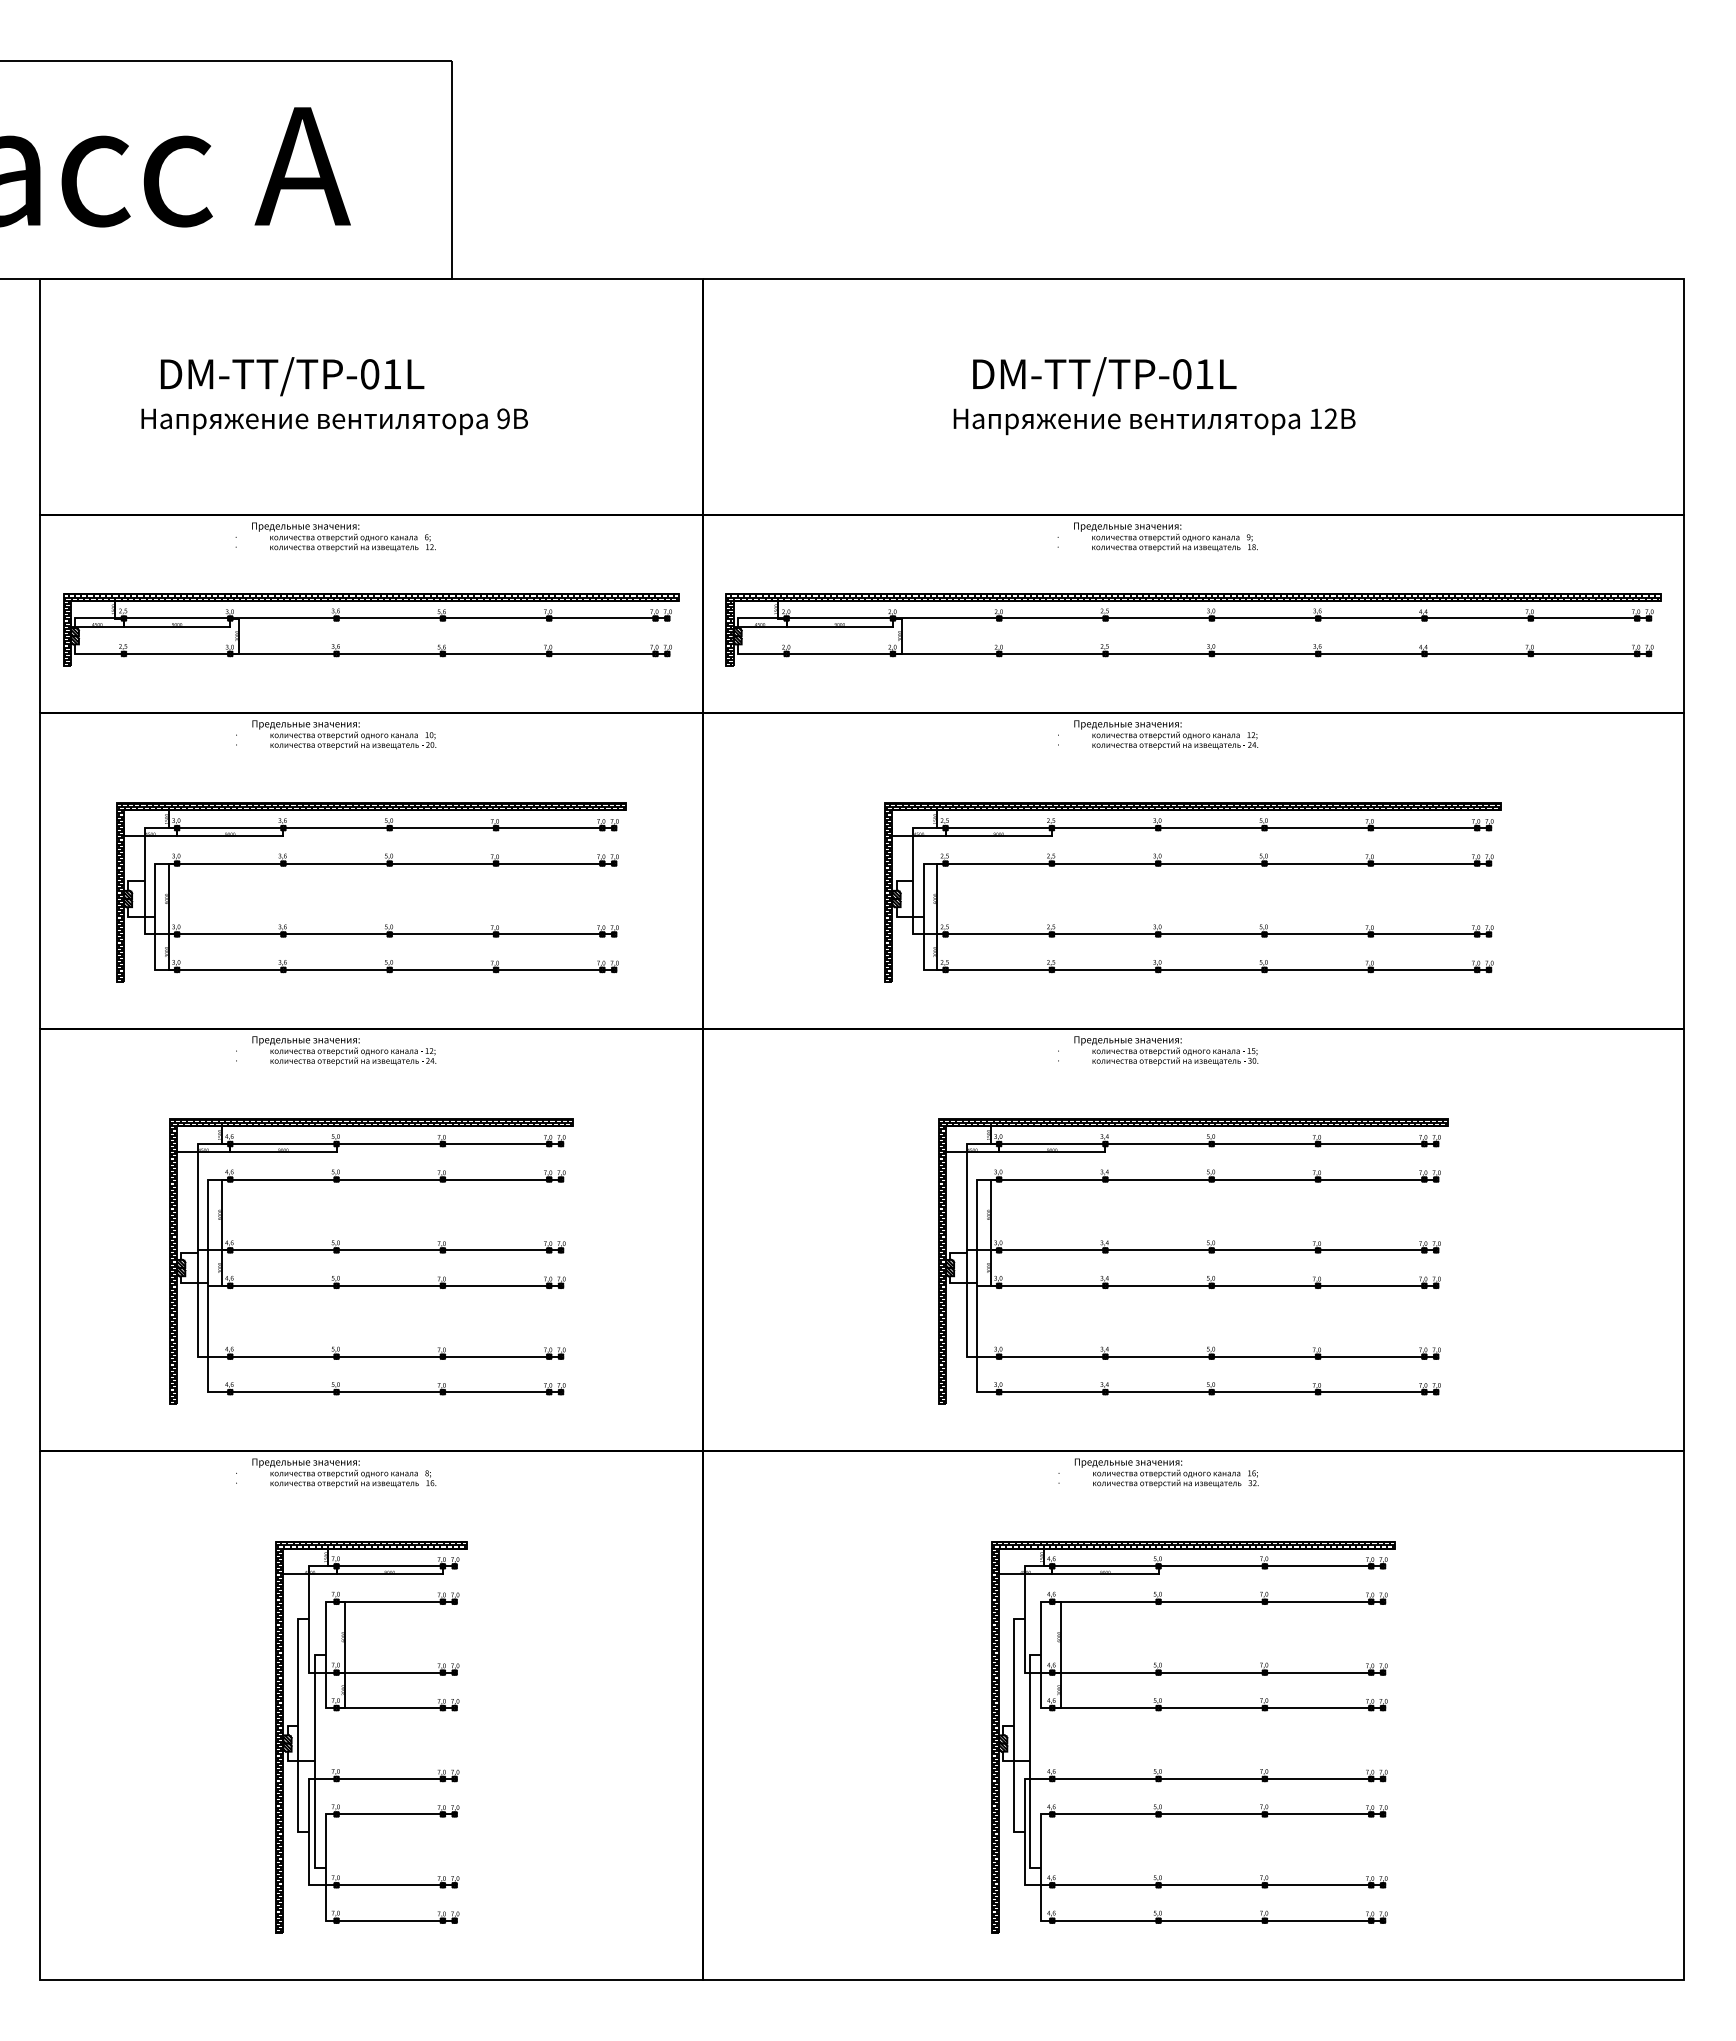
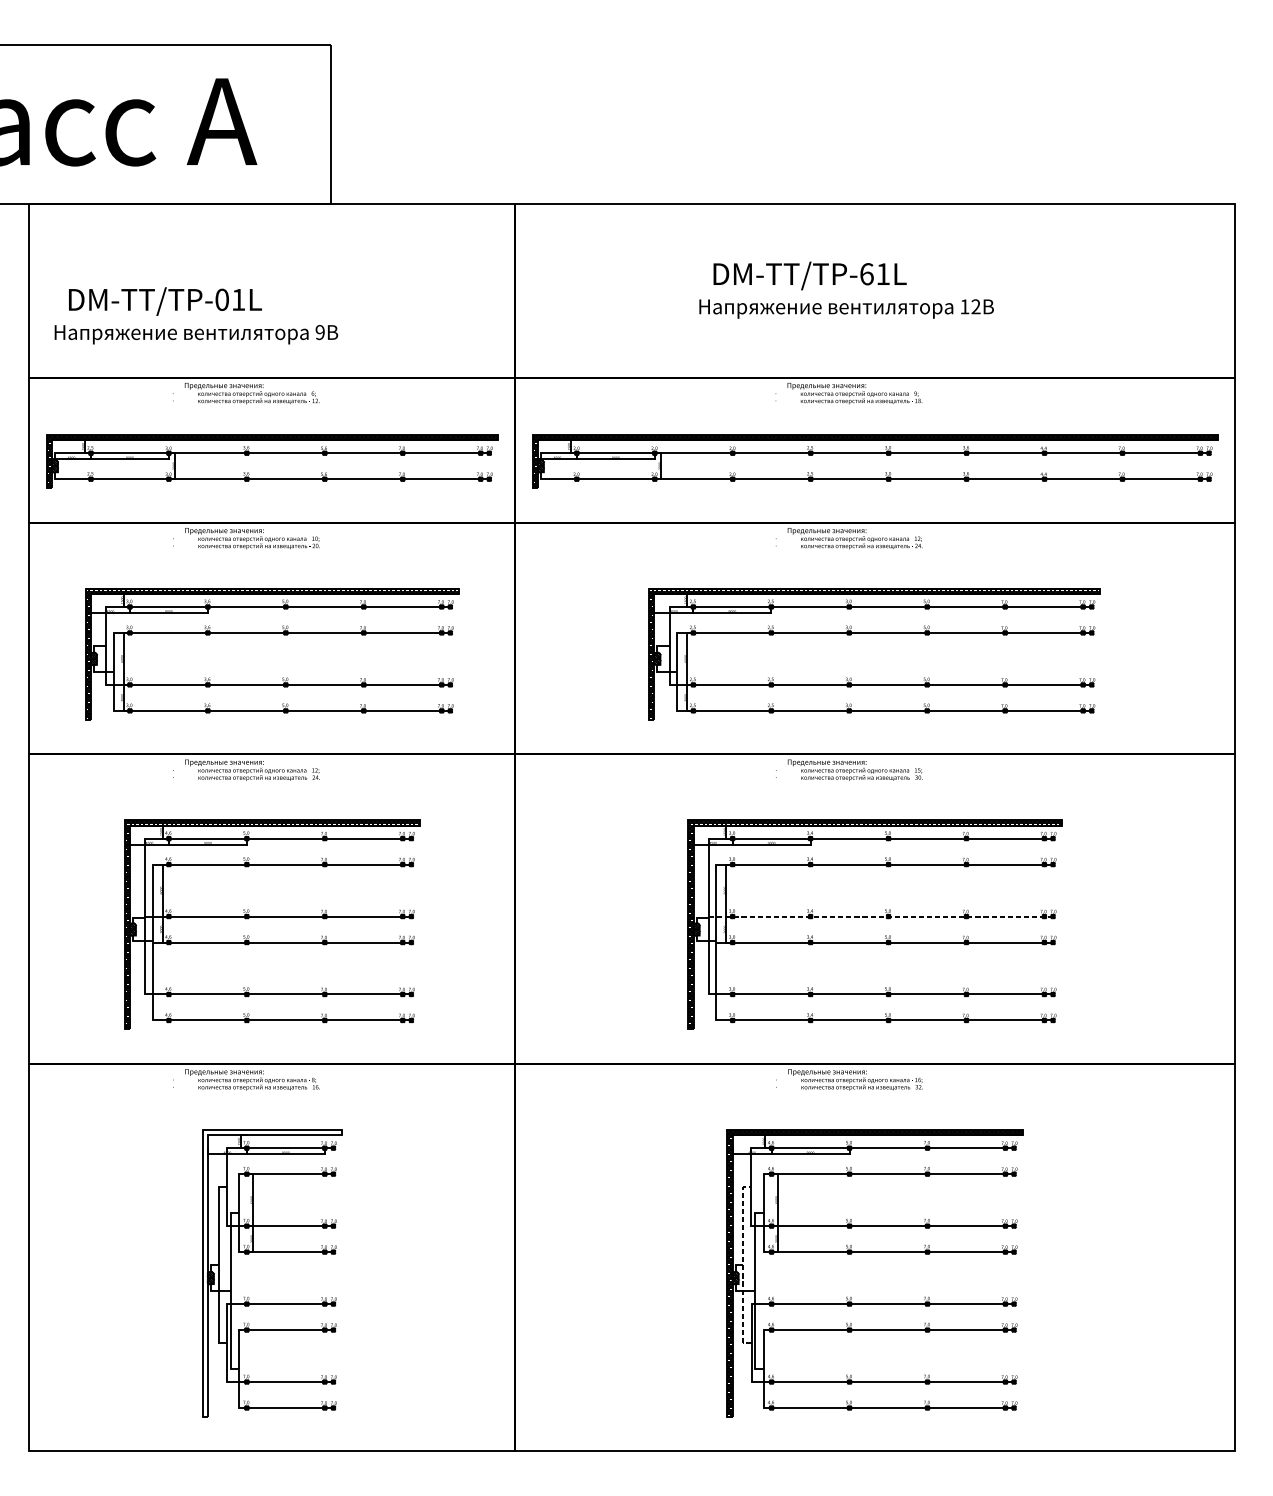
text: (1182, 374) -> (867, 274), DM-TT/TP-01L -> DM-TT/TP-61L
text: (334, 396) -> (196, 316), moved
line: (1201, 1250) -> (881, 916), solid -> dashed
line: (1013, 1726) -> (743, 1265), solid -> dashed
hatch: (371, 1736) -> (272, 1272), removed

